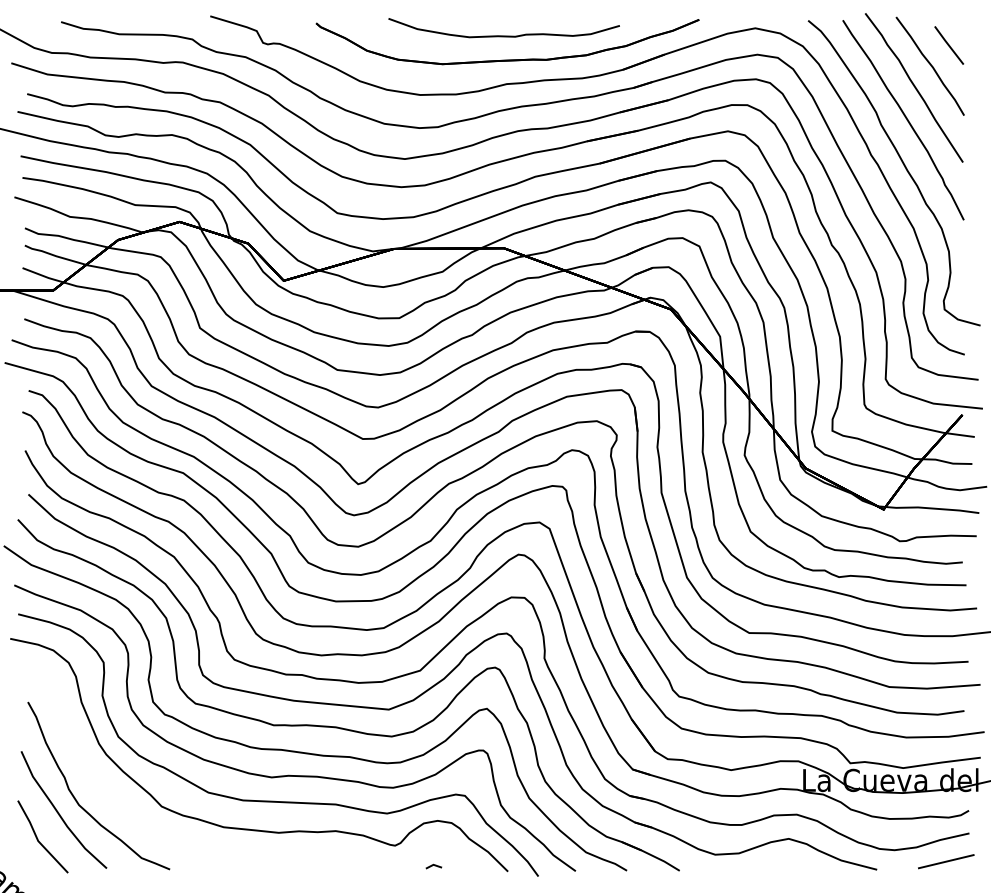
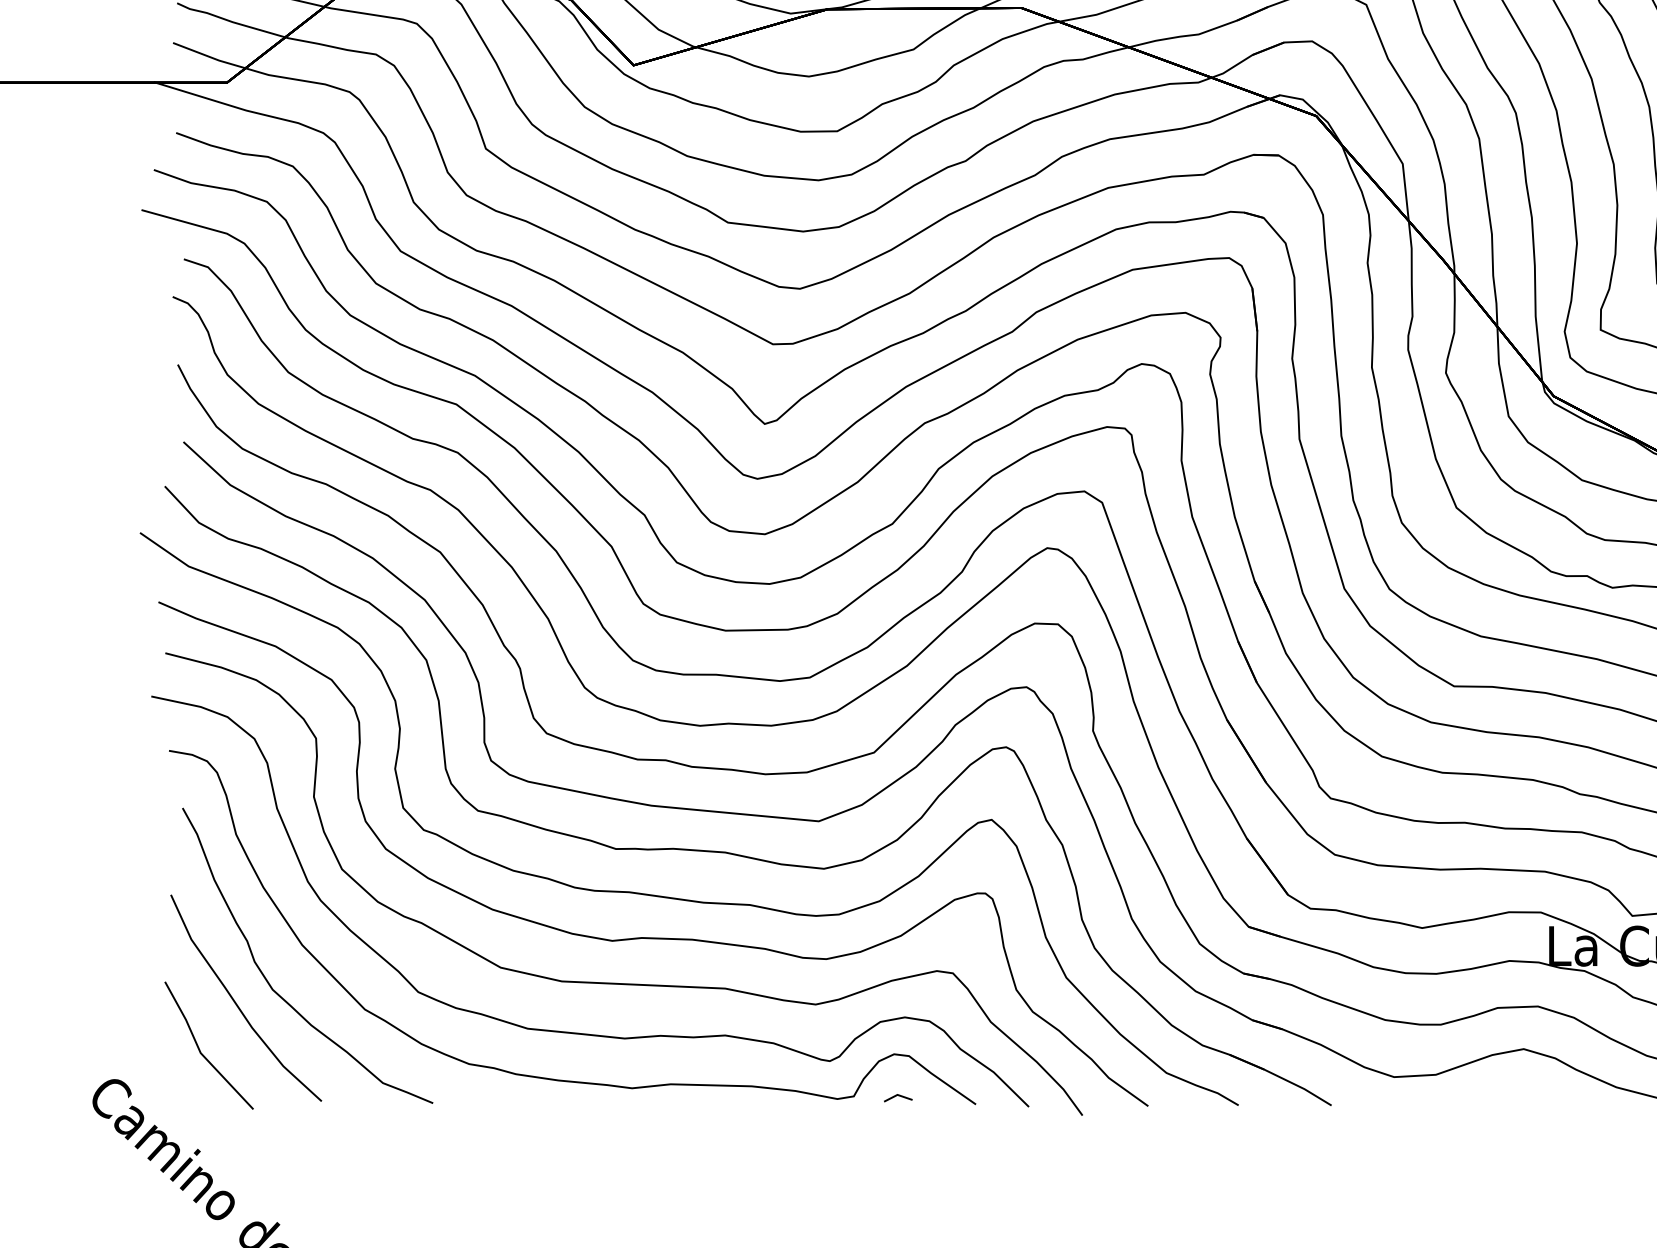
part: (235, 854) -> (548, 1076), added

